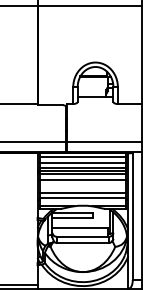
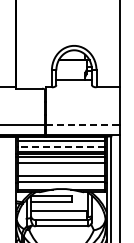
line: (104, 141) -> (83, 124), solid -> dashed
line: (82, 163) -> (61, 146), solid -> dashed

